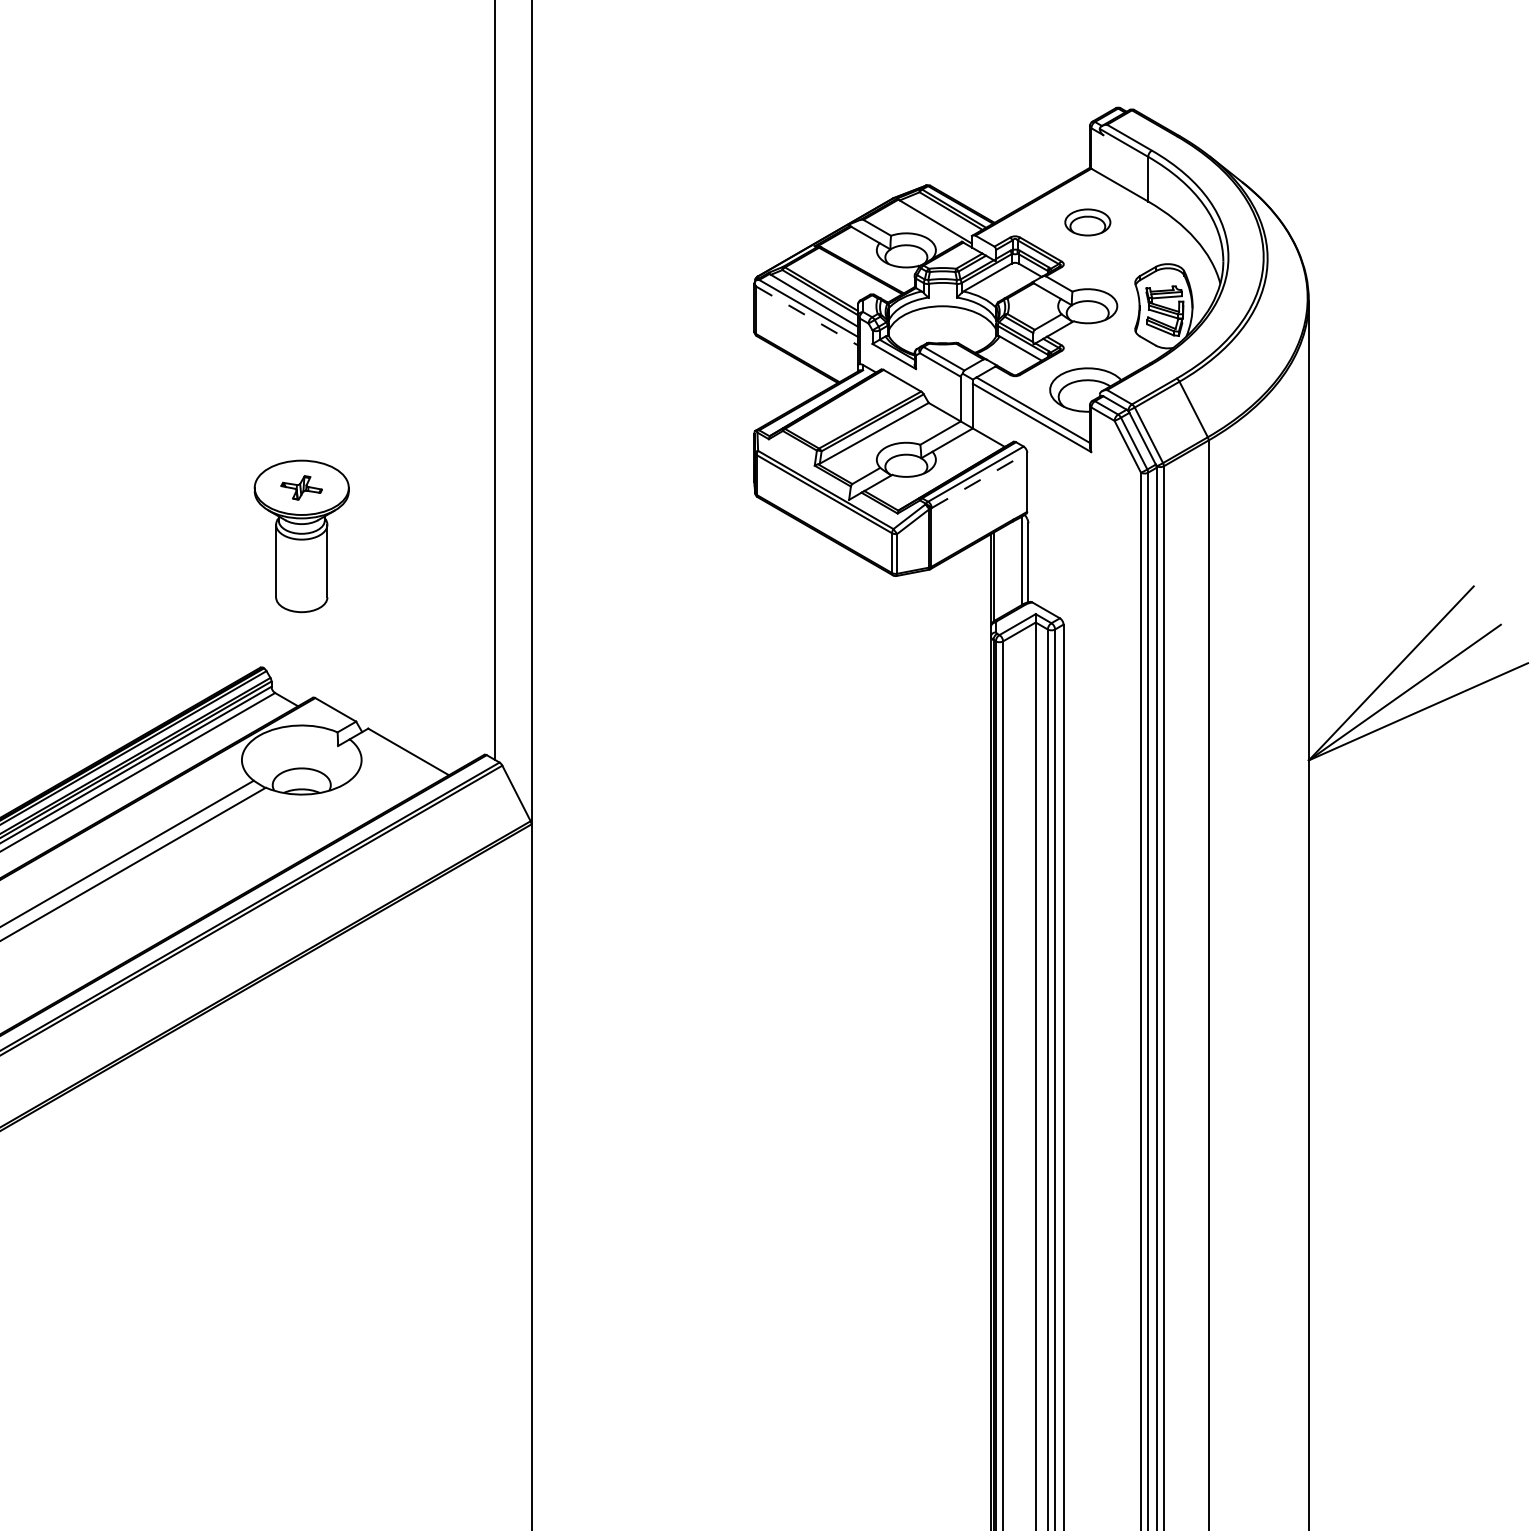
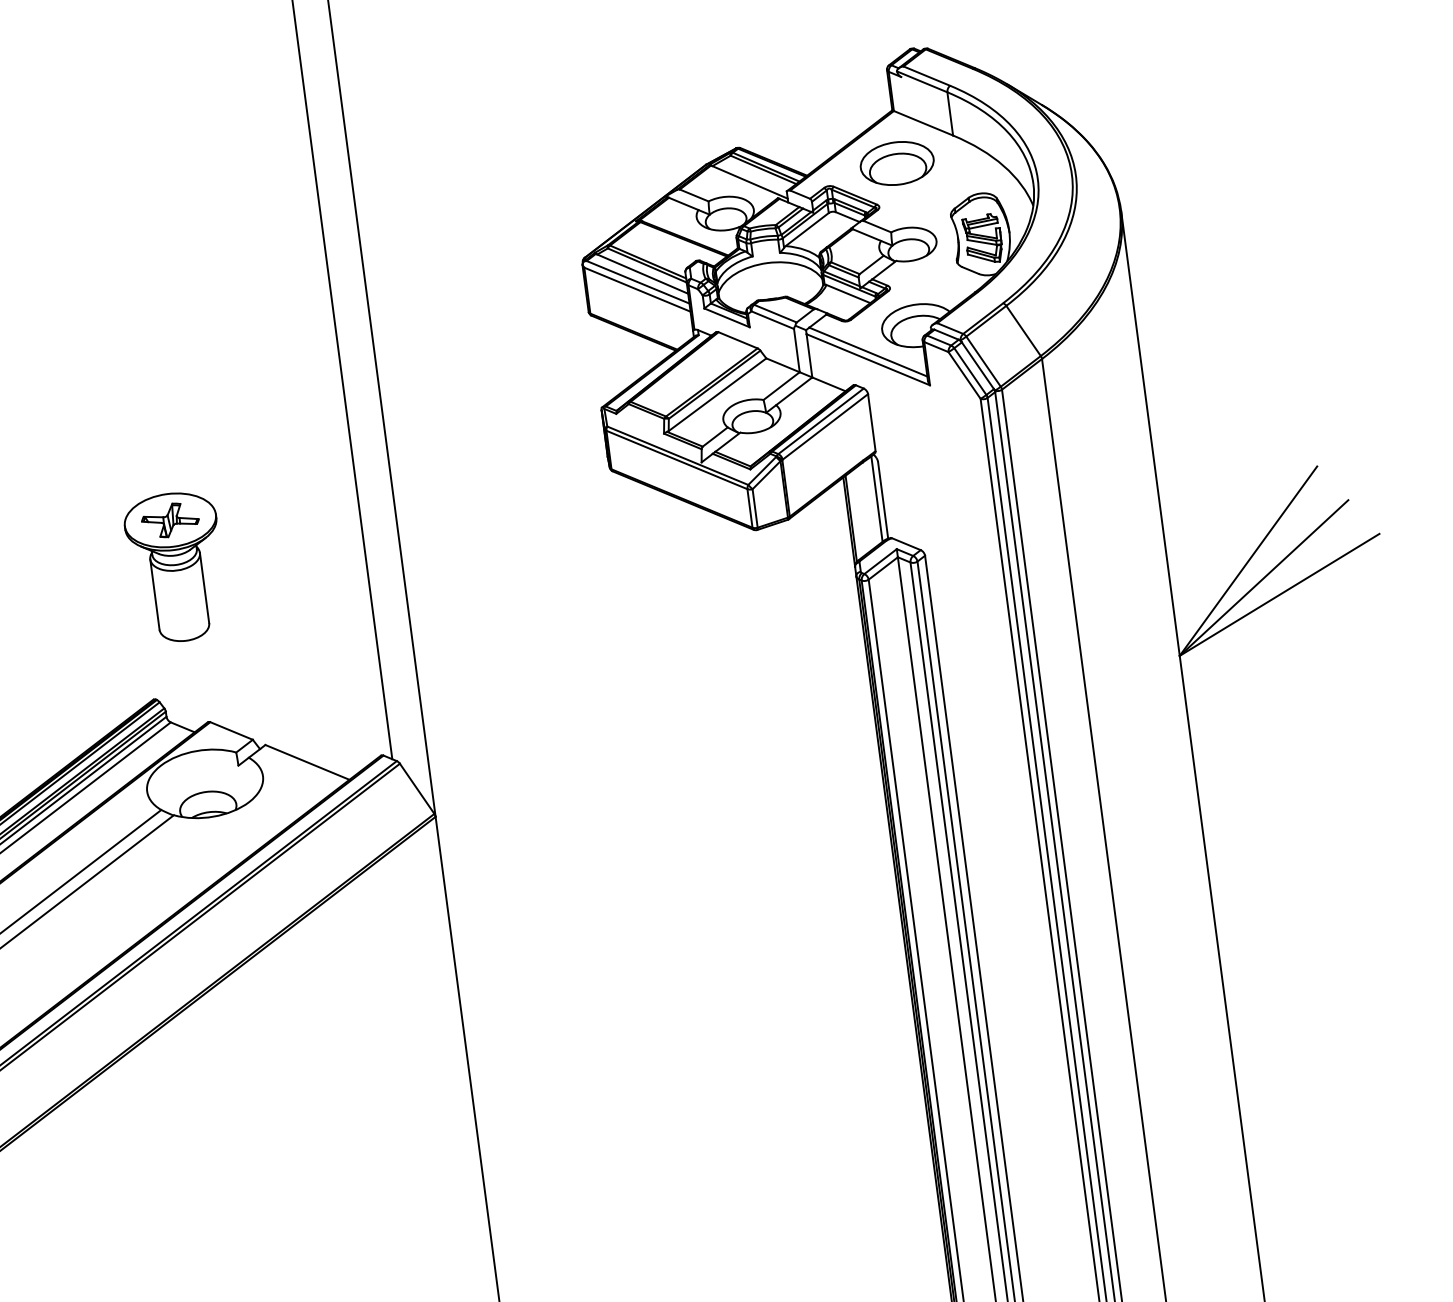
part: (1087, 222) -> (896, 163), size x1.67
line: (807, 315) -> (637, 289), dashed -> solid
line: (979, 480) -> (825, 426), dashed -> solid
part: (301, 487) -> (170, 520), size x1.43

